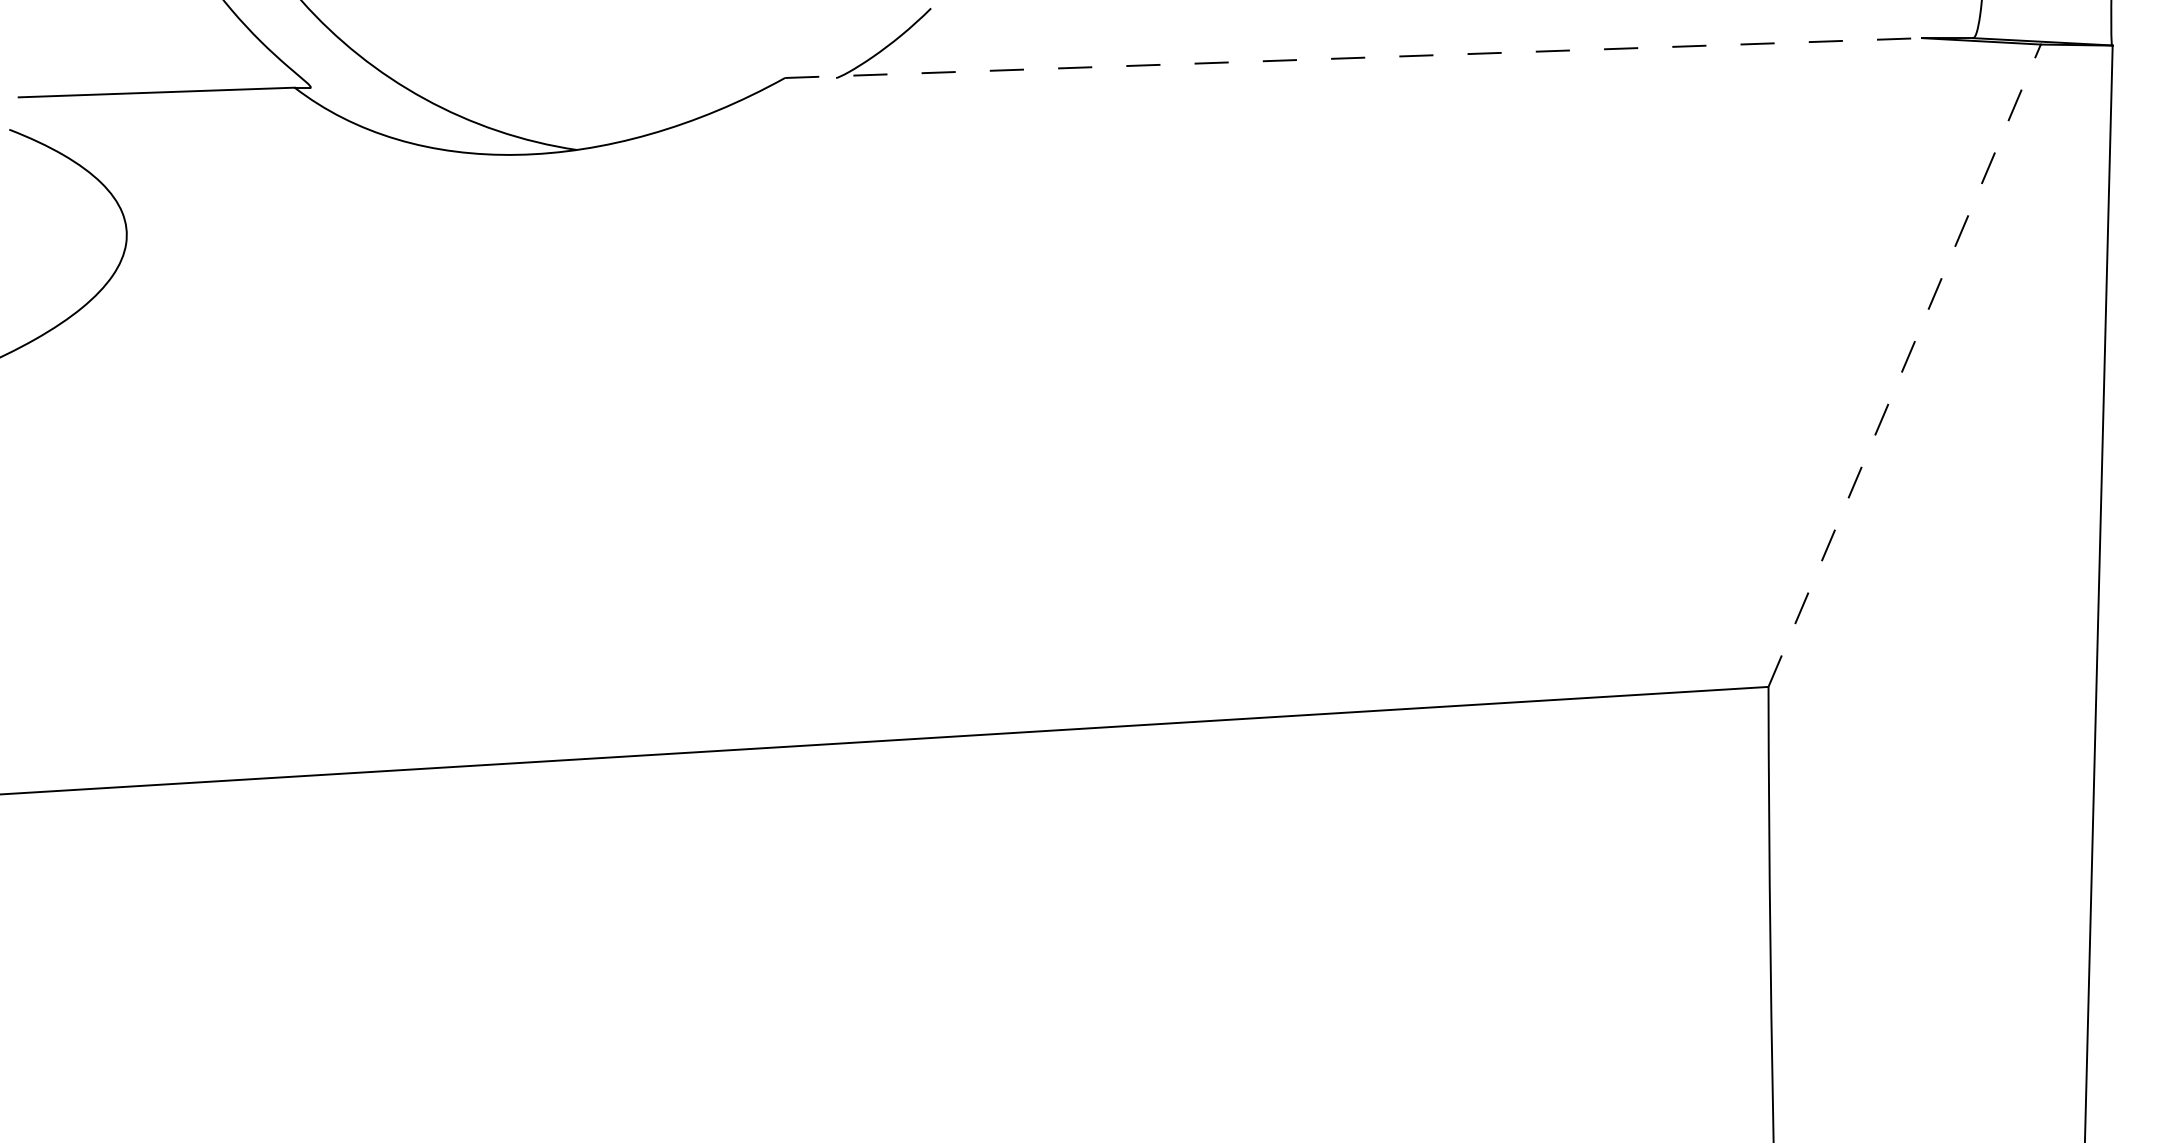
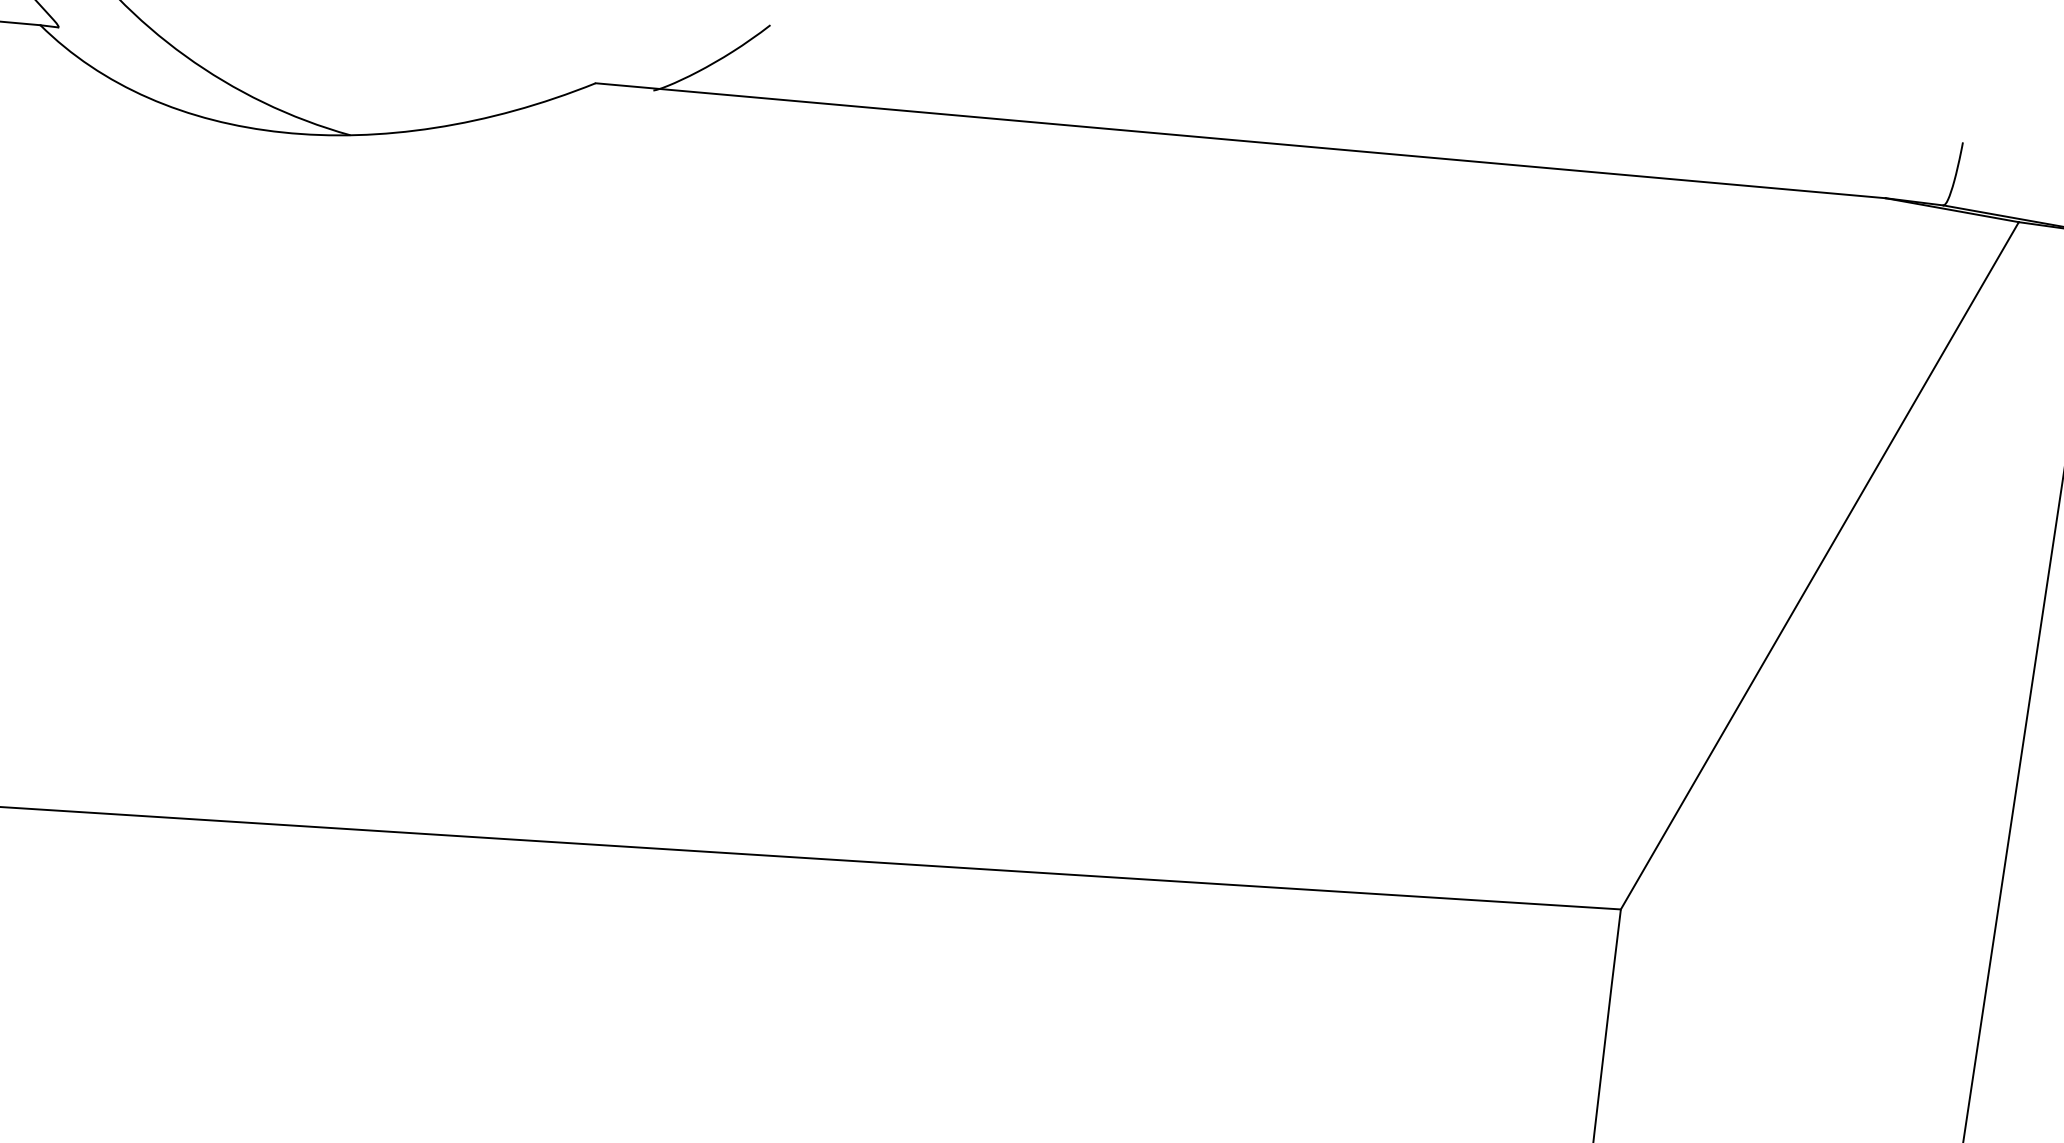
line: (1353, 58) -> (1240, 141), dashed -> solid
line: (1904, 365) -> (1819, 565), dashed -> solid

